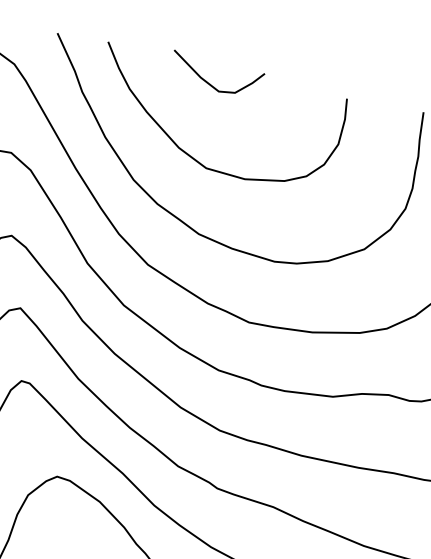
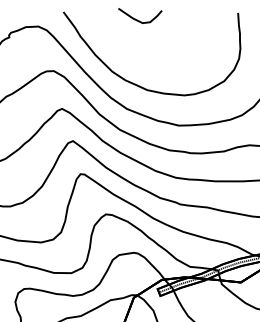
part: (191, 154) -> (136, 54), removed

